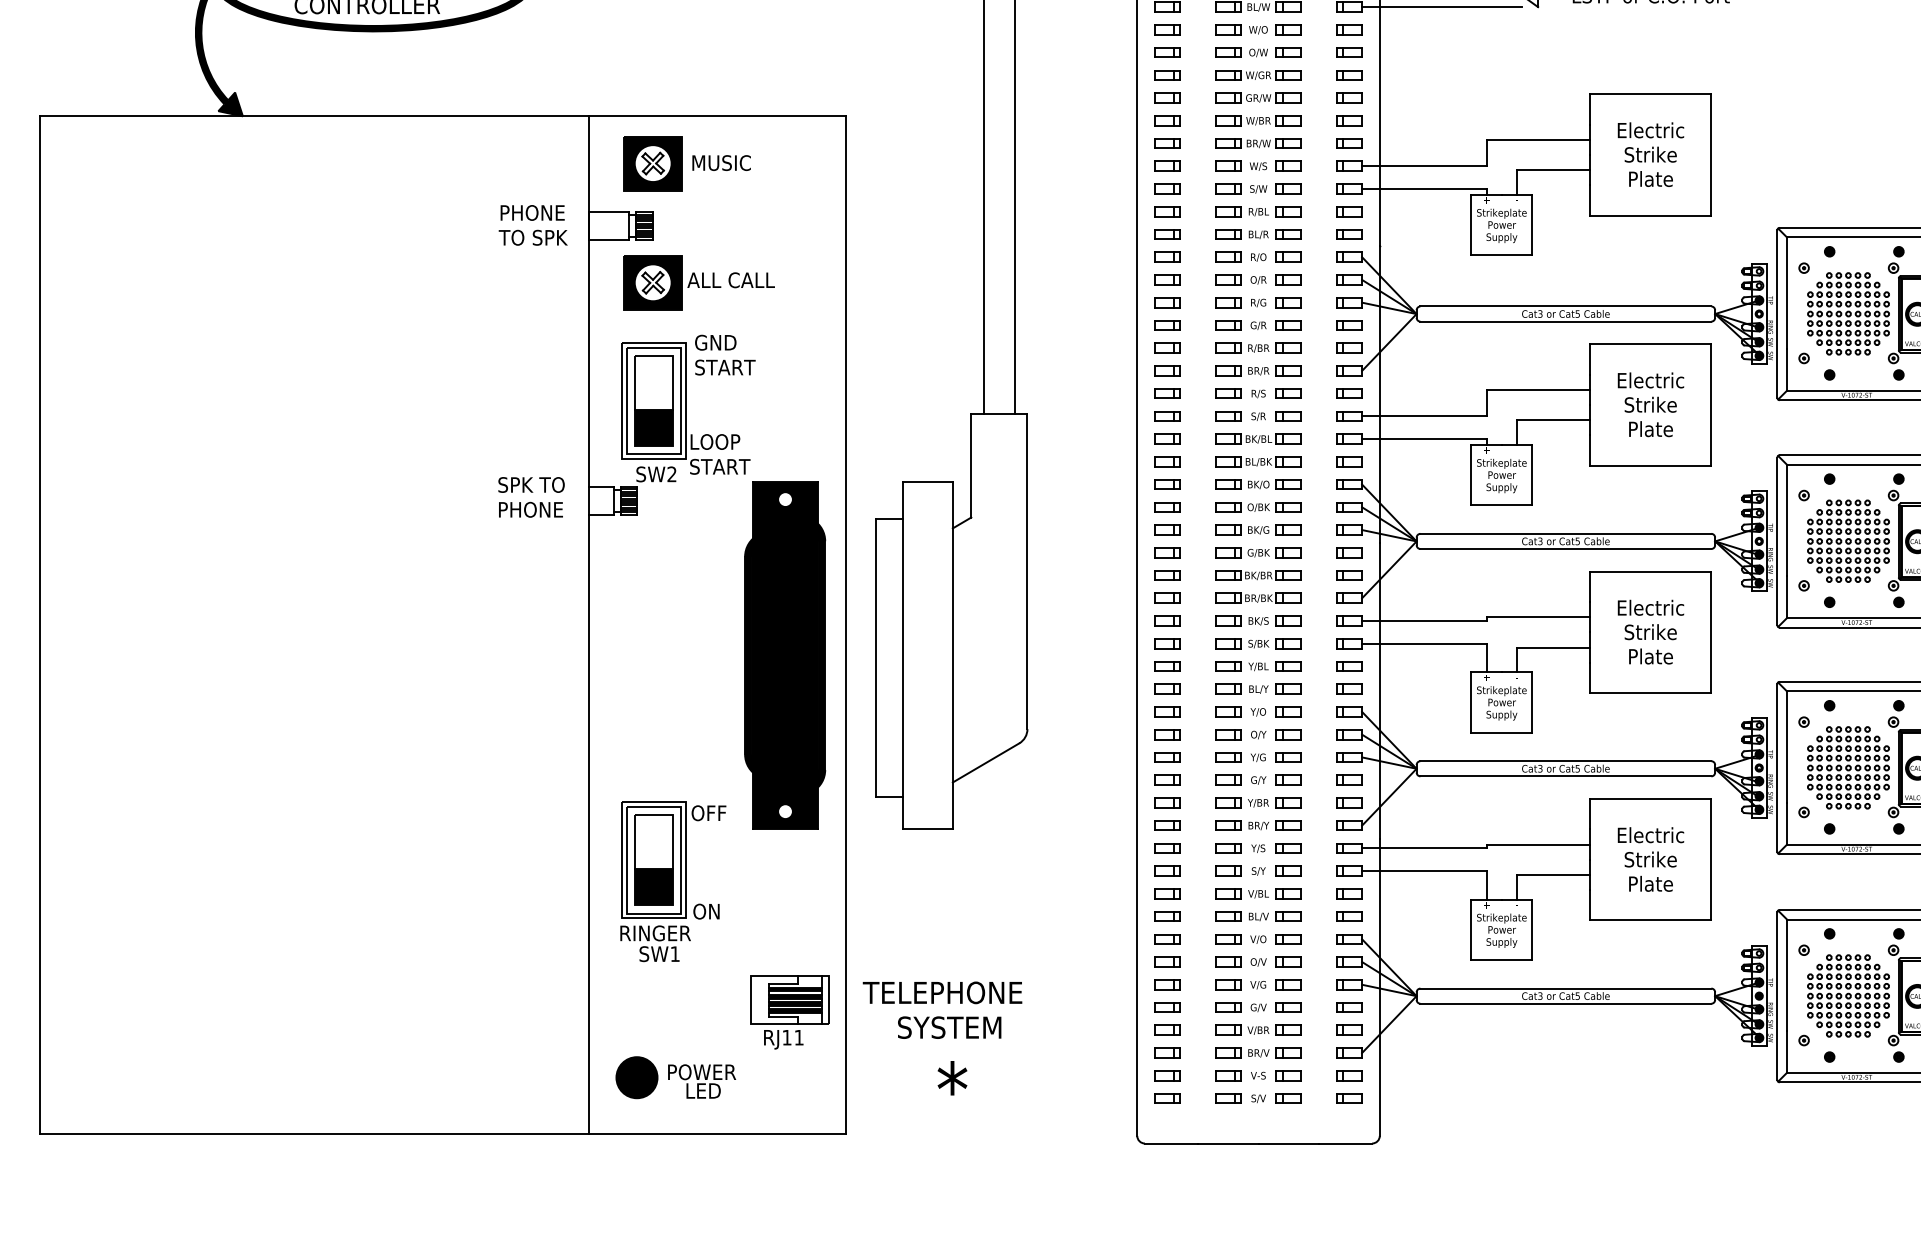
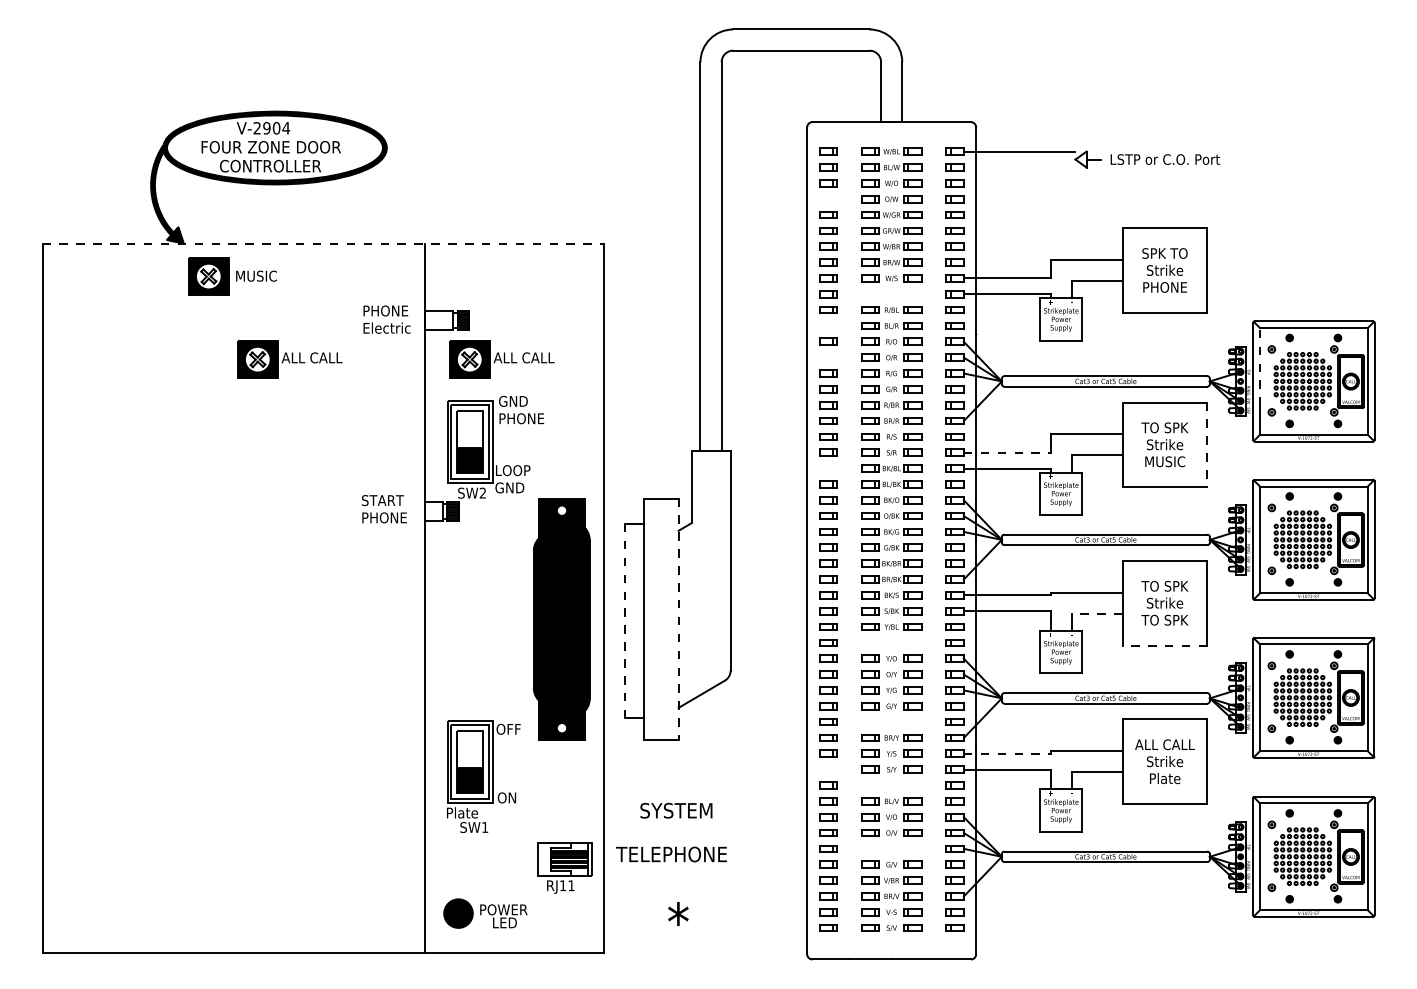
line: (1441, 7) -> (1019, 167), removed
part: (1167, 52) -> (828, 199), removed
line: (443, 116) -> (323, 243), solid -> dashed
text: (1651, 129) -> (1165, 252), Electric -> SPK TO
part: (687, 163) -> (232, 276), moved
text: (1650, 177) -> (1164, 286), Plate -> PHONE
part: (1258, 189) -> (891, 294), removed
part: (1167, 233) -> (828, 325), removed
text: (533, 236) -> (386, 327), TO SPK -> Electric
part: (1167, 279) -> (828, 357), removed
part: (394, 282) -> (289, 359), added
line: (1787, 292) -> (1260, 366), solid -> dashed
text: (727, 367) -> (521, 418), START -> PHONE
text: (1650, 380) -> (1164, 427), Electric -> TO SPK
line: (1711, 405) -> (1207, 445), solid -> dashed
line: (1424, 416) -> (1007, 452), solid -> dashed
text: (1651, 428) -> (1165, 461), Plate -> MUSIC
part: (1167, 438) -> (828, 468), removed
text: (720, 466) -> (516, 487), START -> GND
text: (536, 484) -> (388, 500), SPK TO -> START
text: (1650, 606) -> (1164, 585), Electric -> TO SPK
line: (1552, 647) -> (1096, 613), solid -> dashed
line: (952, 655) -> (678, 619), solid -> dashed
text: (1650, 655) -> (1164, 619), Plate -> TO SPK
line: (876, 658) -> (625, 621), solid -> dashed
part: (1258, 688) -> (891, 642), removed
line: (1650, 692) -> (1164, 645), solid -> dashed
part: (1258, 802) -> (891, 721), removed
text: (1650, 835) -> (1164, 744), Electric -> ALL CALL
line: (1424, 847) -> (1007, 753), solid -> dashed
part: (1167, 870) -> (828, 769), removed
part: (1258, 893) -> (891, 785), removed
text: (655, 932) -> (471, 812), RINGER -> Plate
part: (1258, 984) -> (891, 848), removed
text: (949, 1027) -> (676, 810), moved

